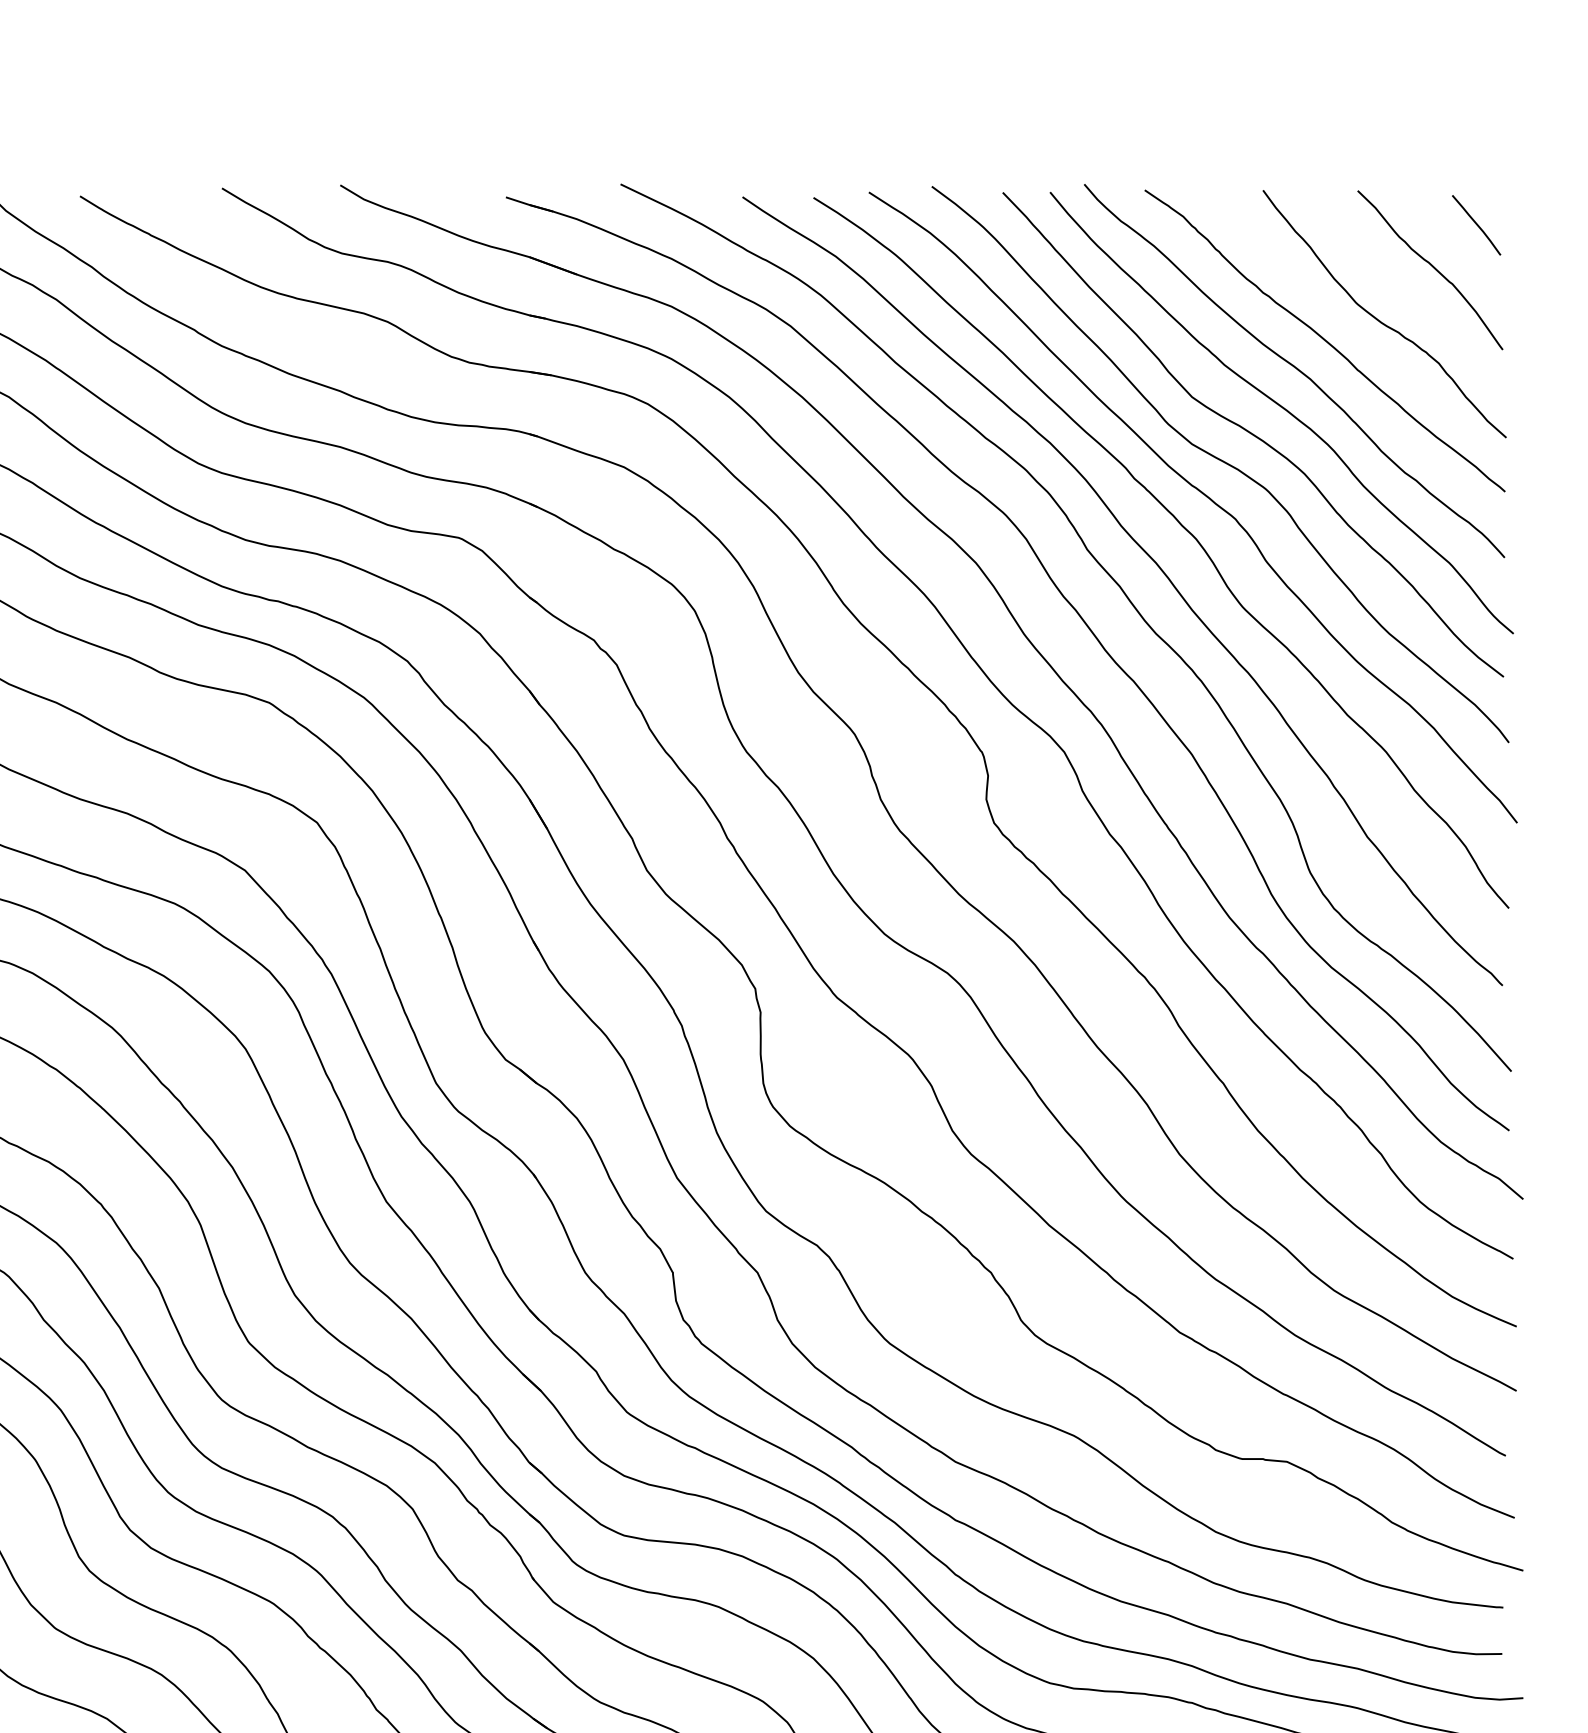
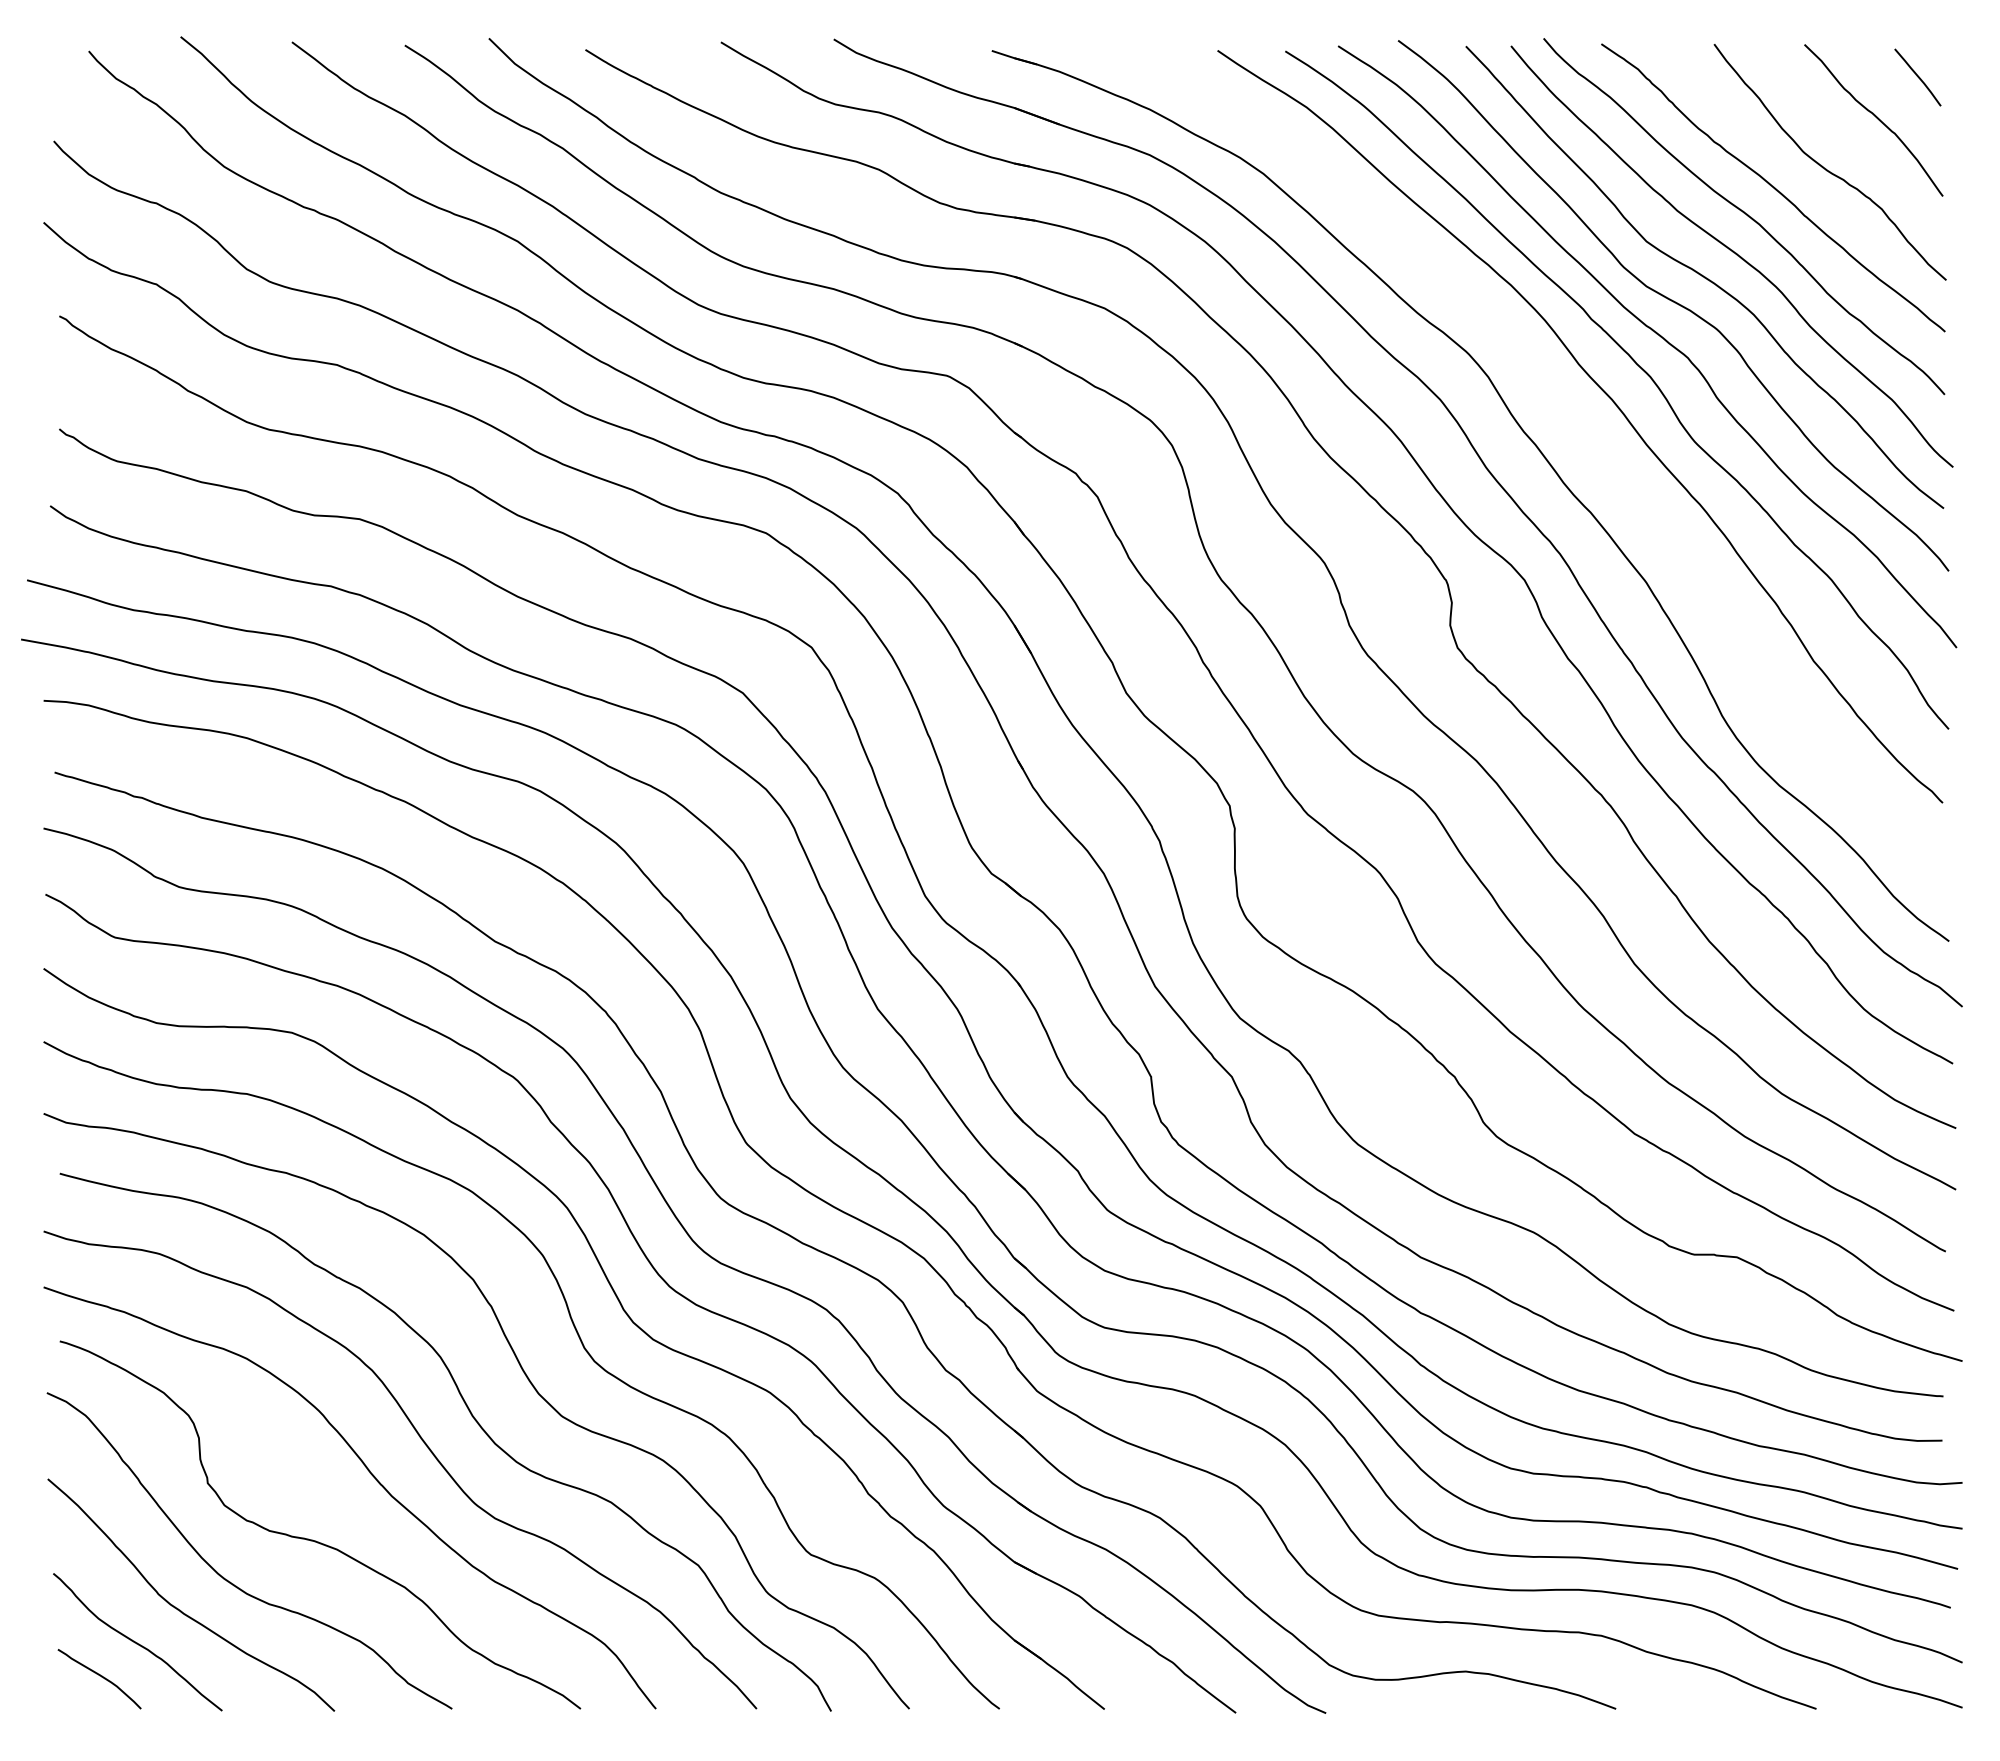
curve: (1114, 582) -> (1572, 418), removed

